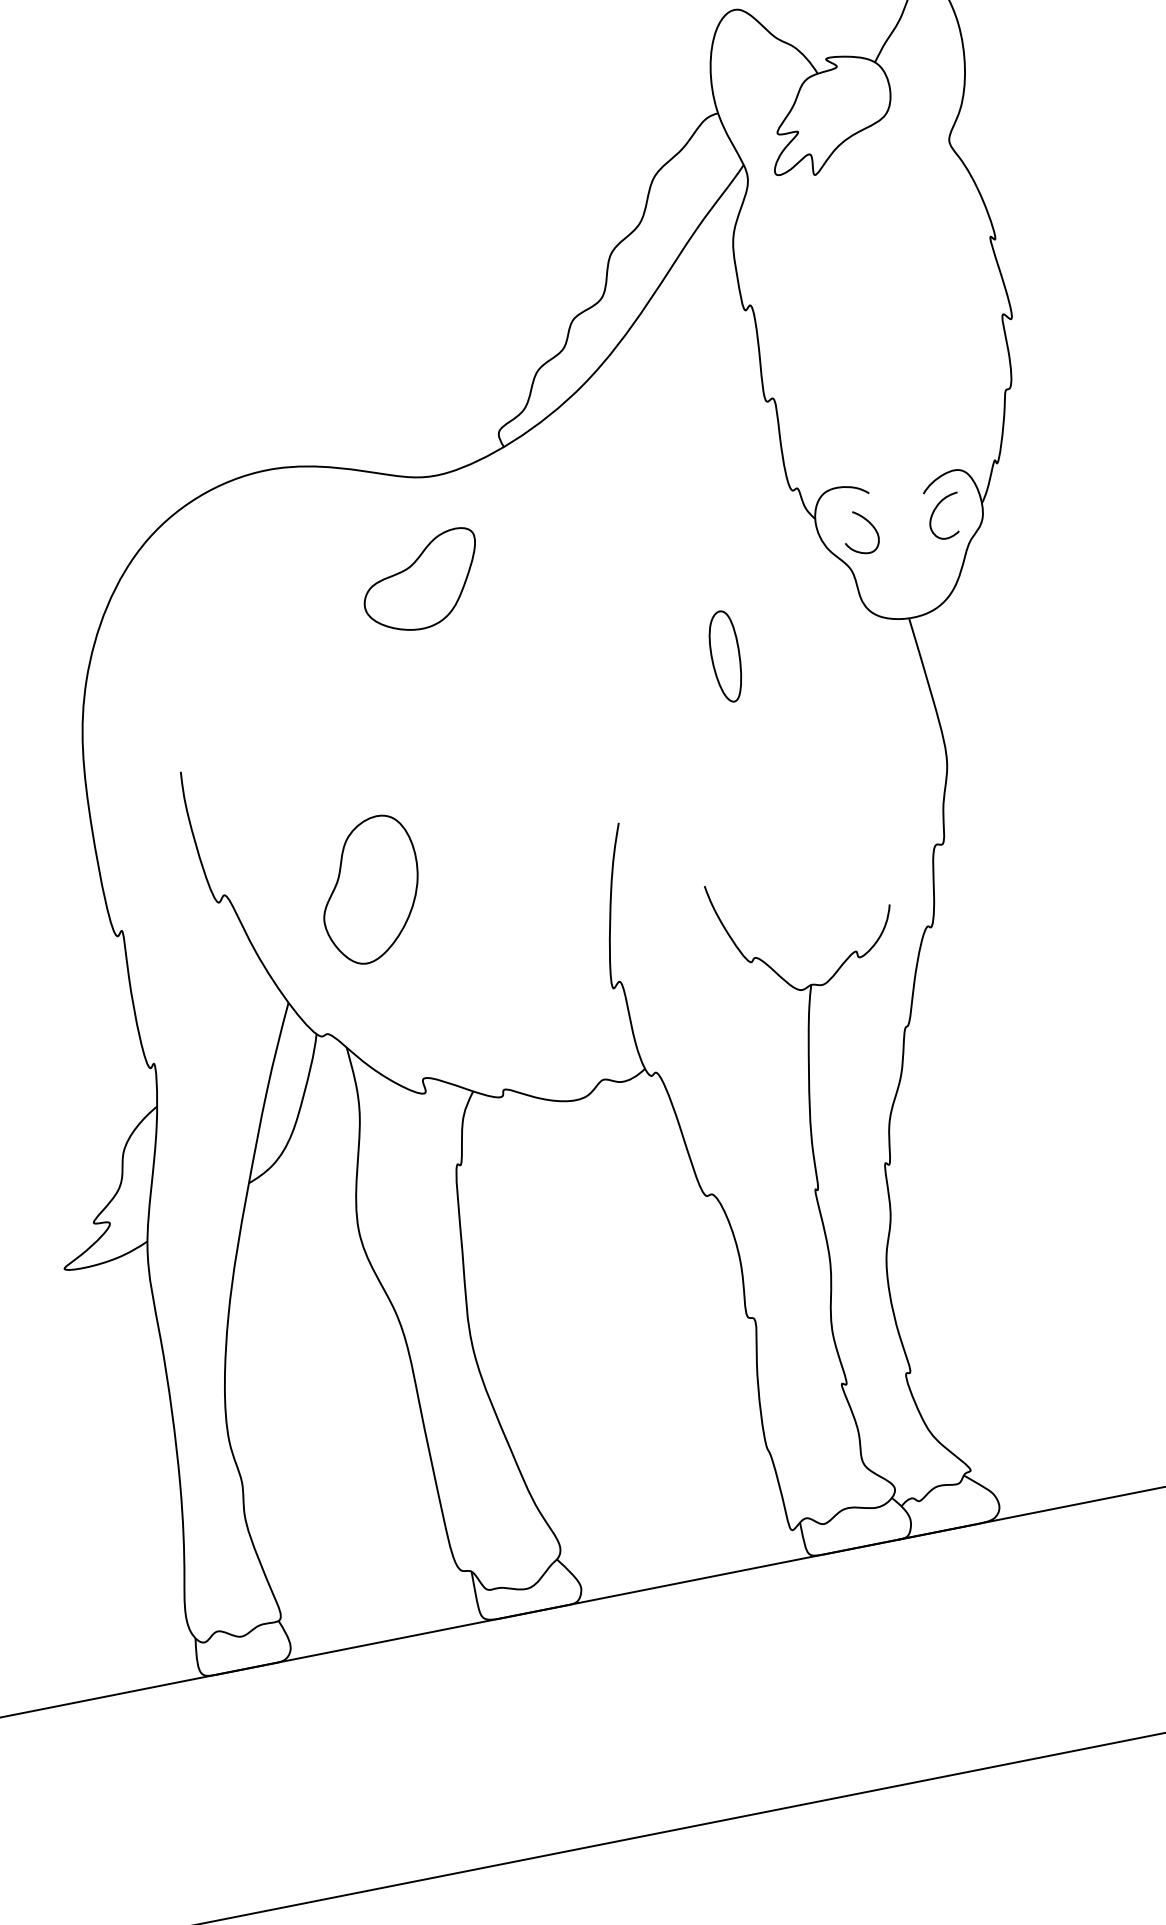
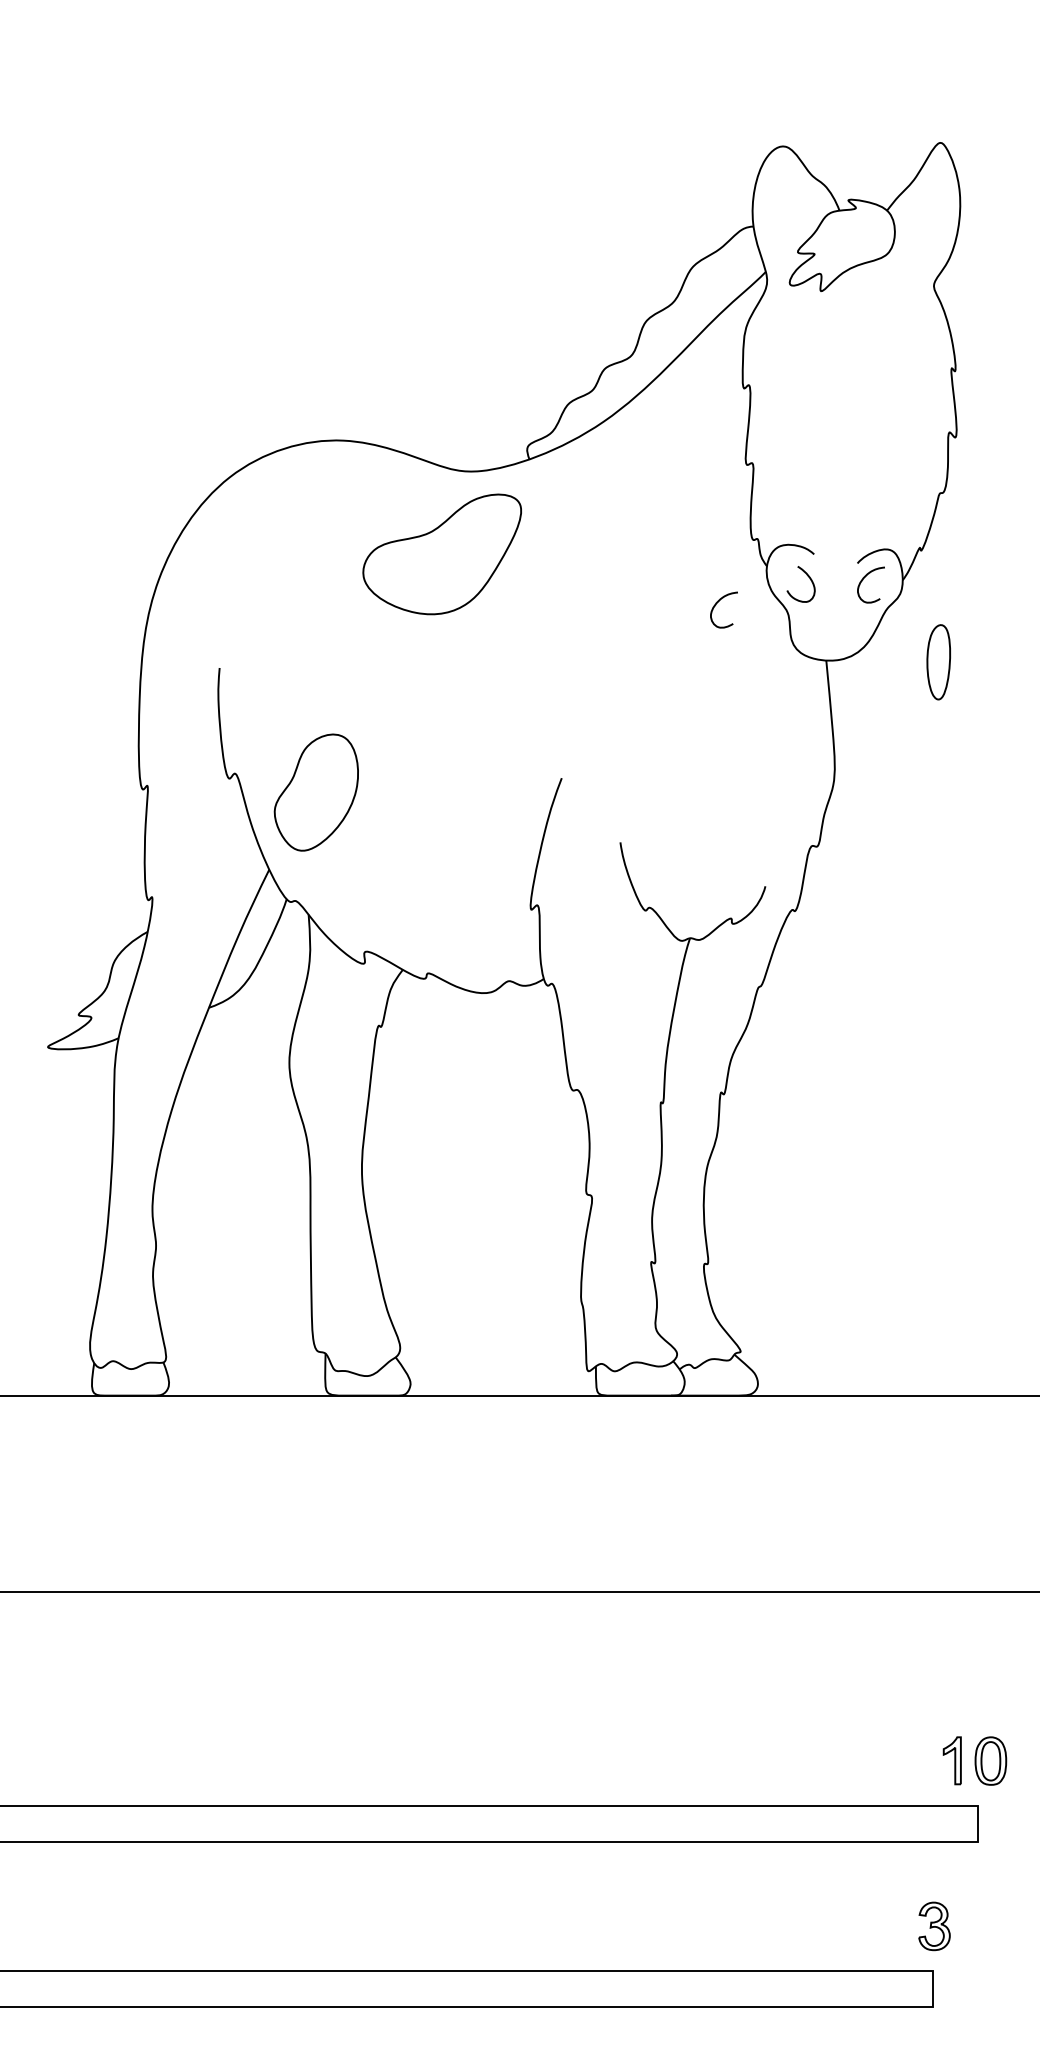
curve: (763, 578) -> (716, 605), added
part: (421, 582) -> (442, 554), size x1.6
part: (725, 657) -> (938, 662), moved
part: (369, 890) -> (315, 792), moved

